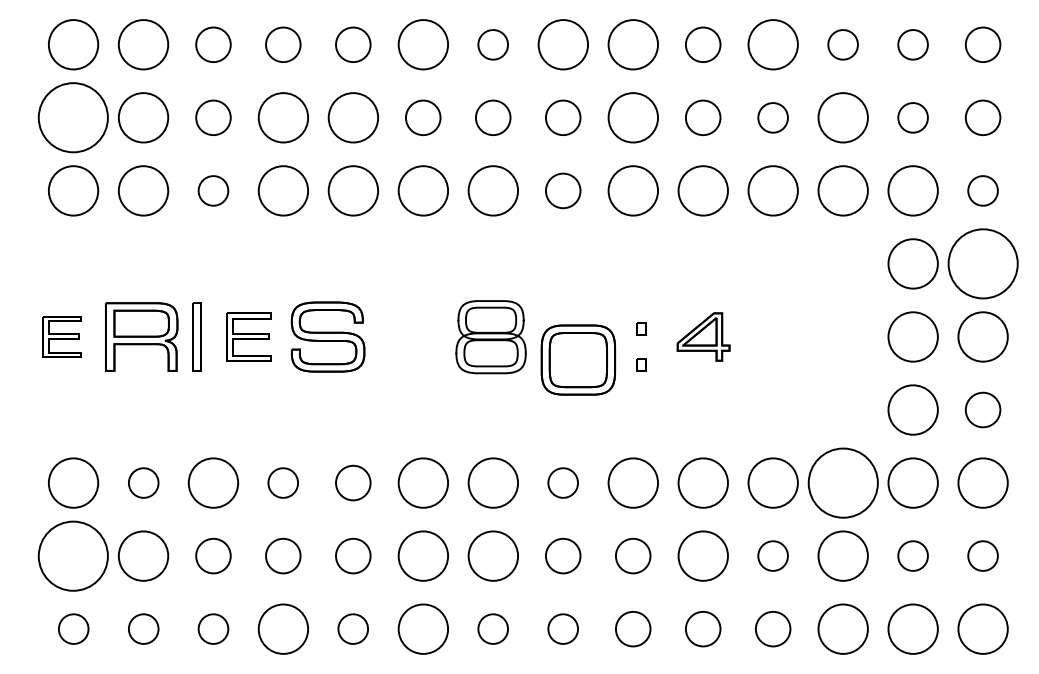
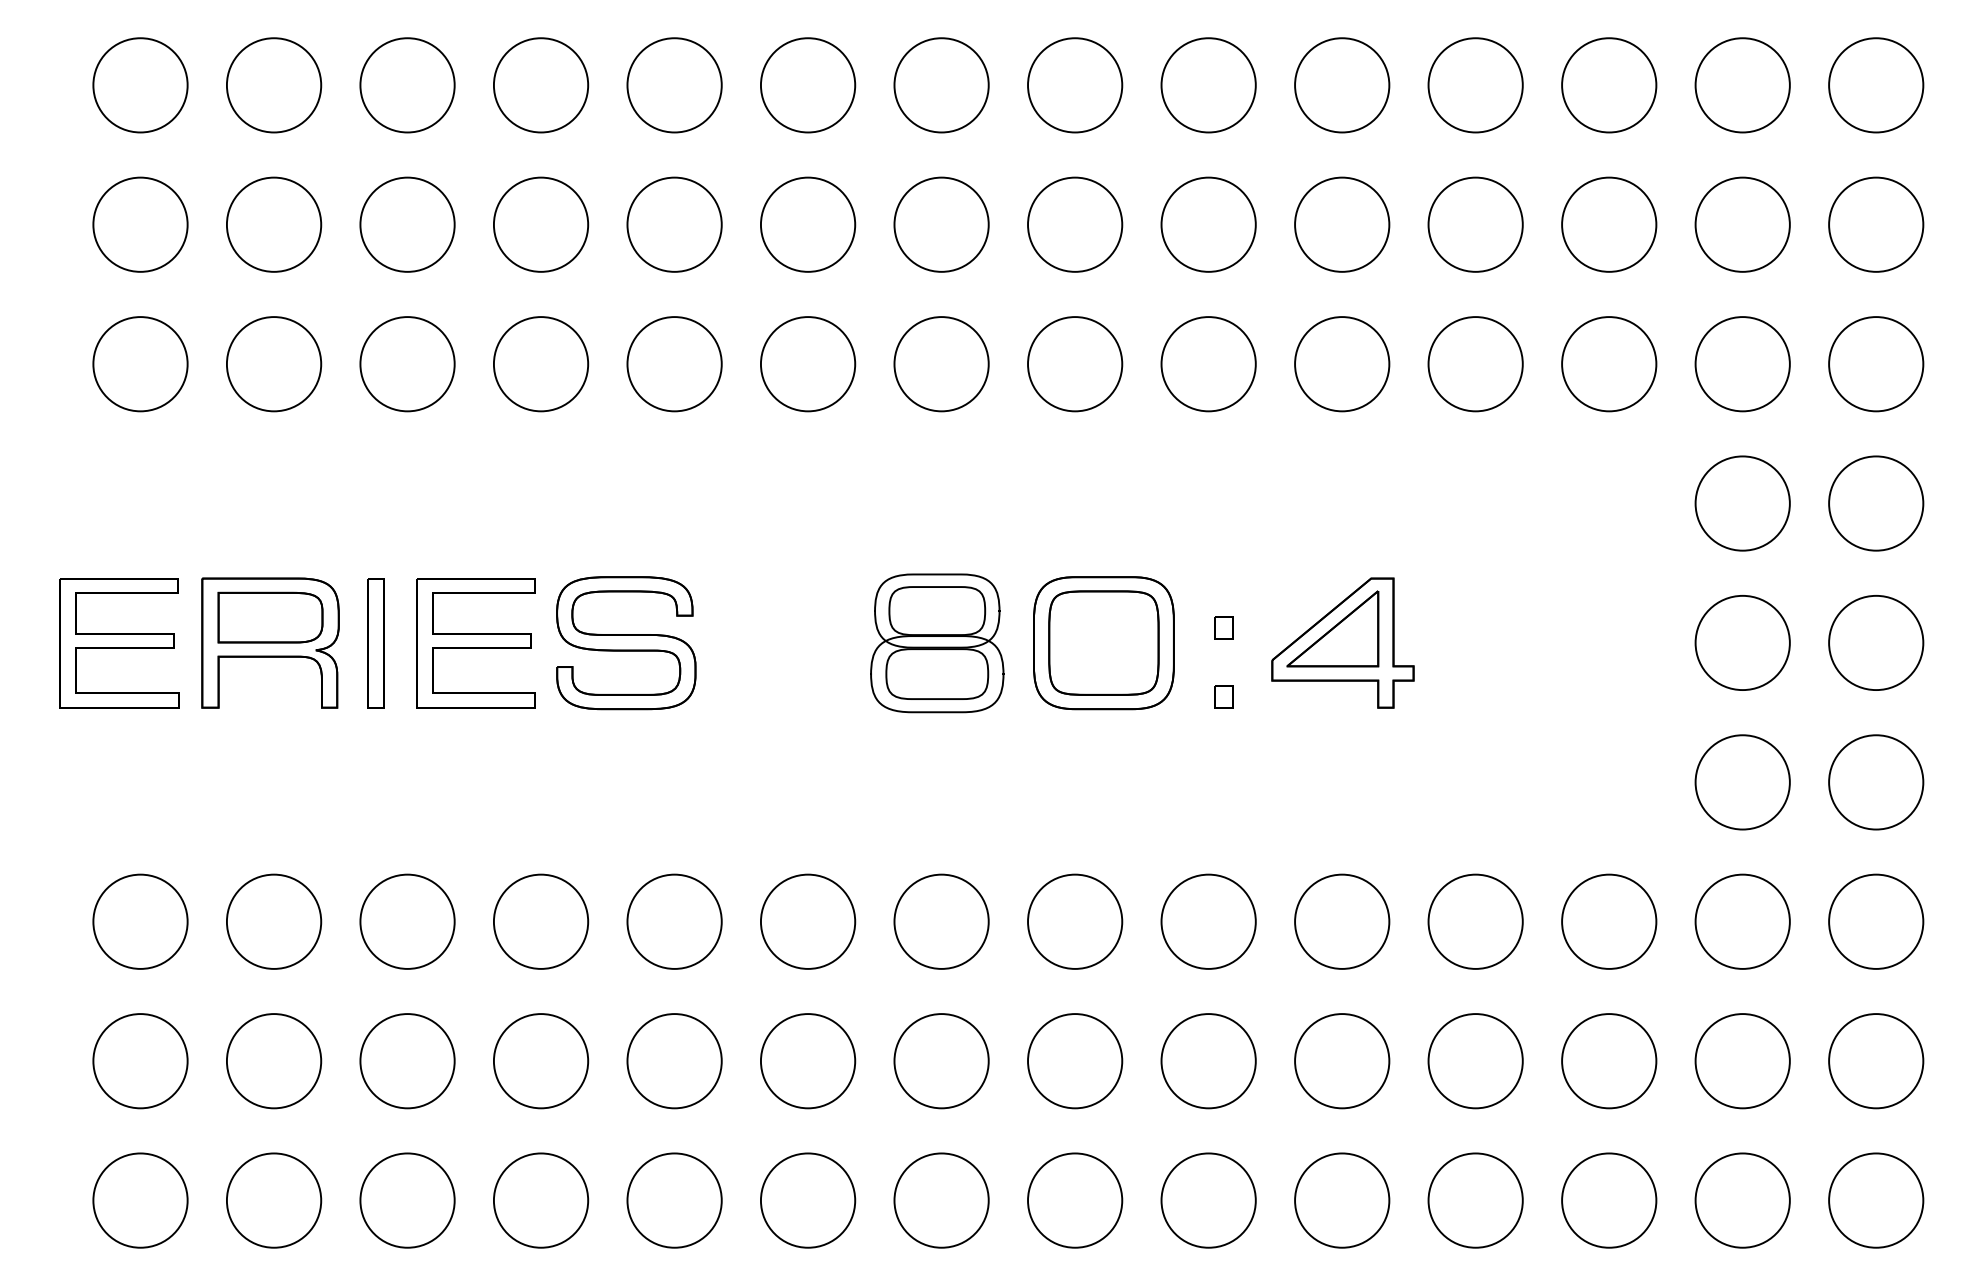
part: (213, 44) -> (407, 84), size x1.43
part: (282, 44) -> (539, 84), size x1.43
part: (352, 44) -> (672, 84), size x1.43
part: (492, 44) -> (939, 84), size x1.67
part: (702, 44) -> (1340, 84), size x1.43
part: (842, 44) -> (1607, 84), size x1.67
part: (912, 44) -> (1741, 84), size x1.67
part: (982, 44) -> (1874, 84), size x1.43
part: (73, 117) -> (140, 224), size x0.71
part: (213, 117) -> (407, 224), size x1.43
part: (422, 117) -> (806, 224), size x1.43
part: (492, 117) -> (939, 224), size x1.43
part: (562, 117) -> (1073, 224), size x1.43
part: (702, 117) -> (1340, 224), size x1.43
part: (772, 117) -> (1474, 224), size x1.67
part: (912, 117) -> (1741, 224), size x1.67
part: (982, 117) -> (1874, 224), size x1.43
part: (213, 190) -> (407, 363), size x1.67
part: (562, 190) -> (1073, 363), size x1.43
part: (982, 190) -> (1874, 363), size x1.67
part: (982, 263) -> (1874, 502), size x0.71
part: (61, 336) -> (117, 642), size x1.67
part: (248, 336) -> (474, 642), size x1.43
part: (703, 336) -> (1342, 642), size x1.43
part: (577, 359) -> (1102, 642), moved
part: (982, 409) -> (1874, 781), size x1.43
part: (143, 482) -> (274, 920), size x1.67
part: (282, 482) -> (539, 920), size x1.67
part: (352, 482) -> (672, 920), size x1.43
part: (562, 482) -> (1073, 920), size x1.67
part: (842, 482) -> (1607, 920), size x0.71
part: (73, 555) -> (140, 1059), size x0.71
part: (213, 555) -> (407, 1059), size x1.43
part: (282, 555) -> (539, 1059), size x1.43
part: (352, 555) -> (672, 1059), size x1.43
part: (562, 555) -> (1073, 1059), size x1.43
part: (632, 555) -> (1207, 1059), size x1.43
part: (772, 555) -> (1474, 1059), size x1.67
part: (912, 555) -> (1741, 1059), size x1.67
part: (982, 555) -> (1874, 1059), size x1.67
part: (73, 628) -> (140, 1199), size x1.67
part: (143, 628) -> (274, 1199), size x1.67
part: (213, 628) -> (407, 1199), size x1.67
part: (352, 628) -> (672, 1199), size x1.67
part: (492, 628) -> (939, 1199), size x1.67
part: (562, 628) -> (1073, 1199), size x1.67
part: (632, 628) -> (1207, 1199), size x1.43
part: (702, 628) -> (1340, 1199), size x1.43
part: (772, 628) -> (1474, 1199), size x1.43

